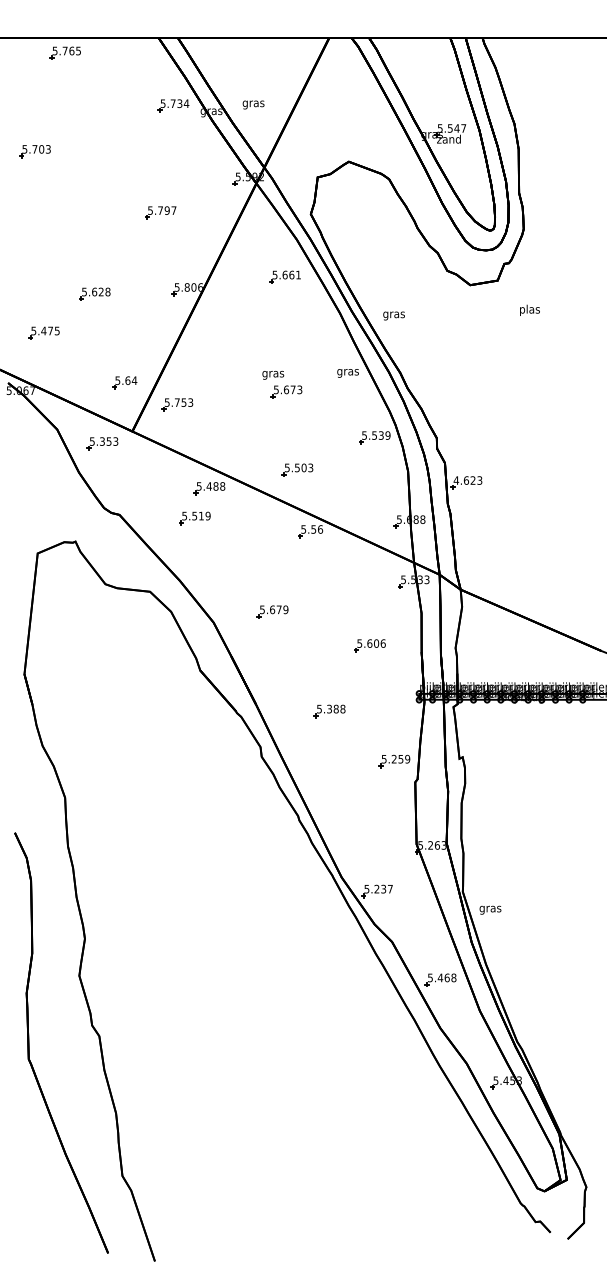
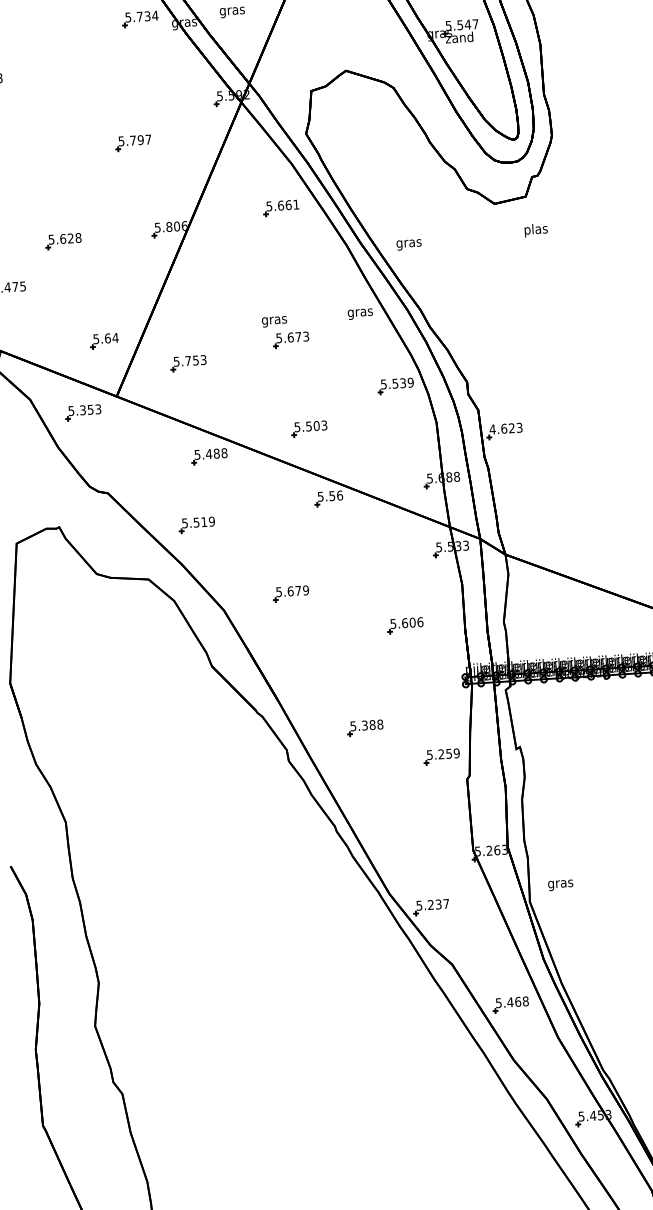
text: (529, 309) -> (535, 229), moved
part: (177, 404) -> (188, 363), moved
part: (194, 518) -> (196, 525), moved
part: (329, 711) -> (365, 728), moved
text: (490, 909) -> (560, 884), moved

